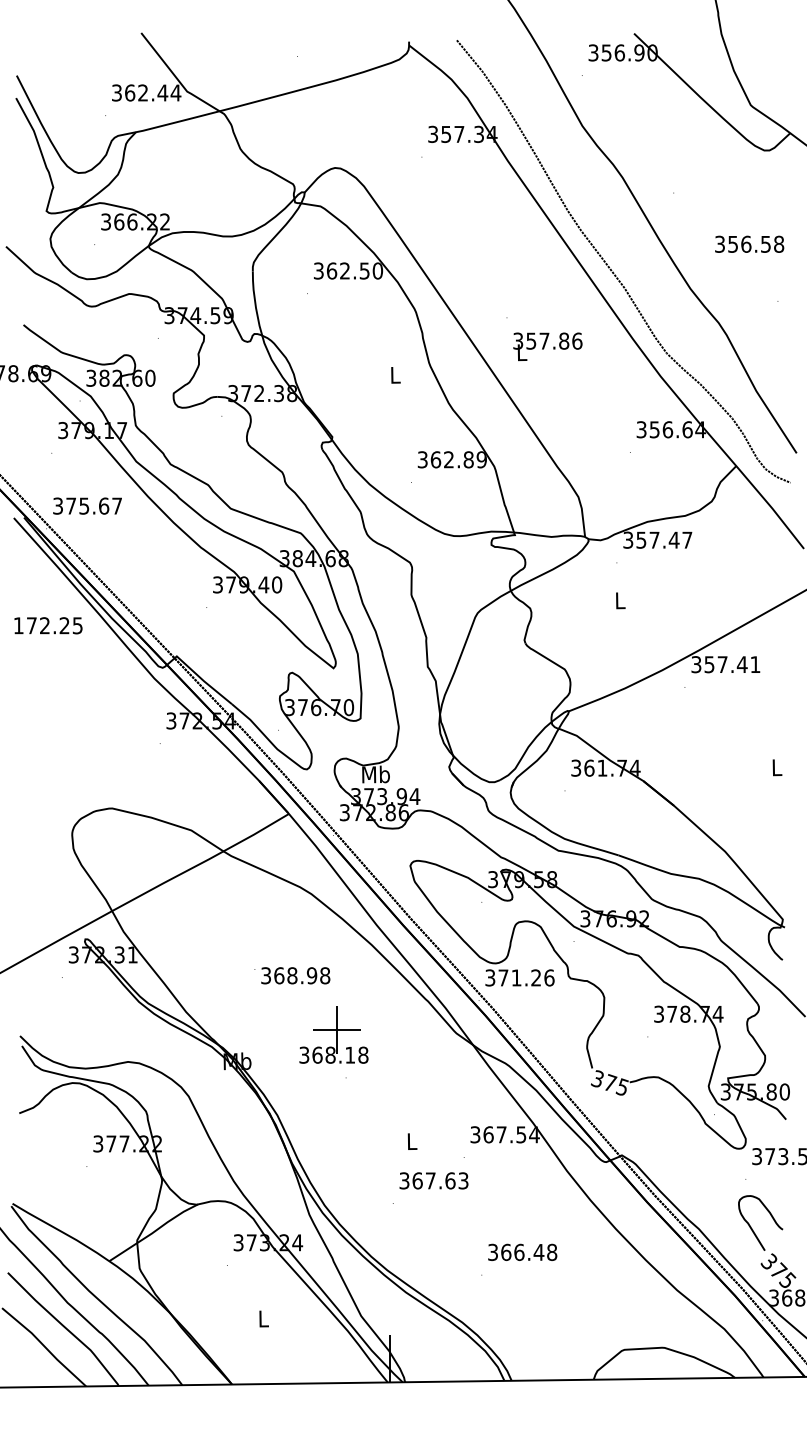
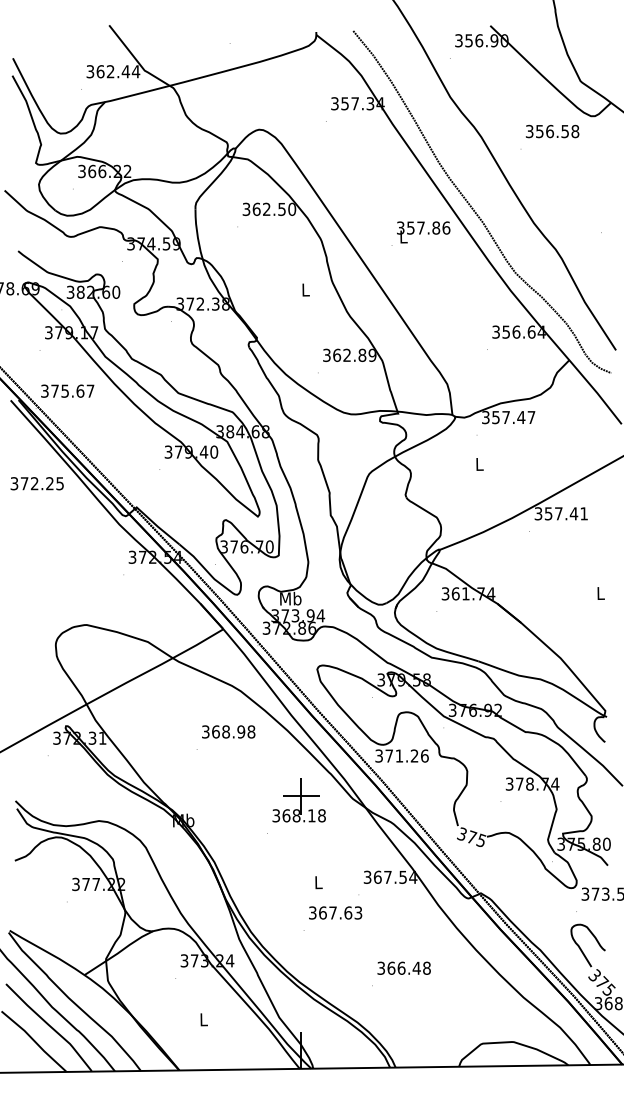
text: (749, 243) -> (552, 130), moved
text: (547, 346) -> (423, 232), moved
text: (18, 625) -> (14, 483), 172.25 -> 372.25
text: (295, 975) -> (228, 731), moved
part: (333, 1034) -> (298, 799), moved

